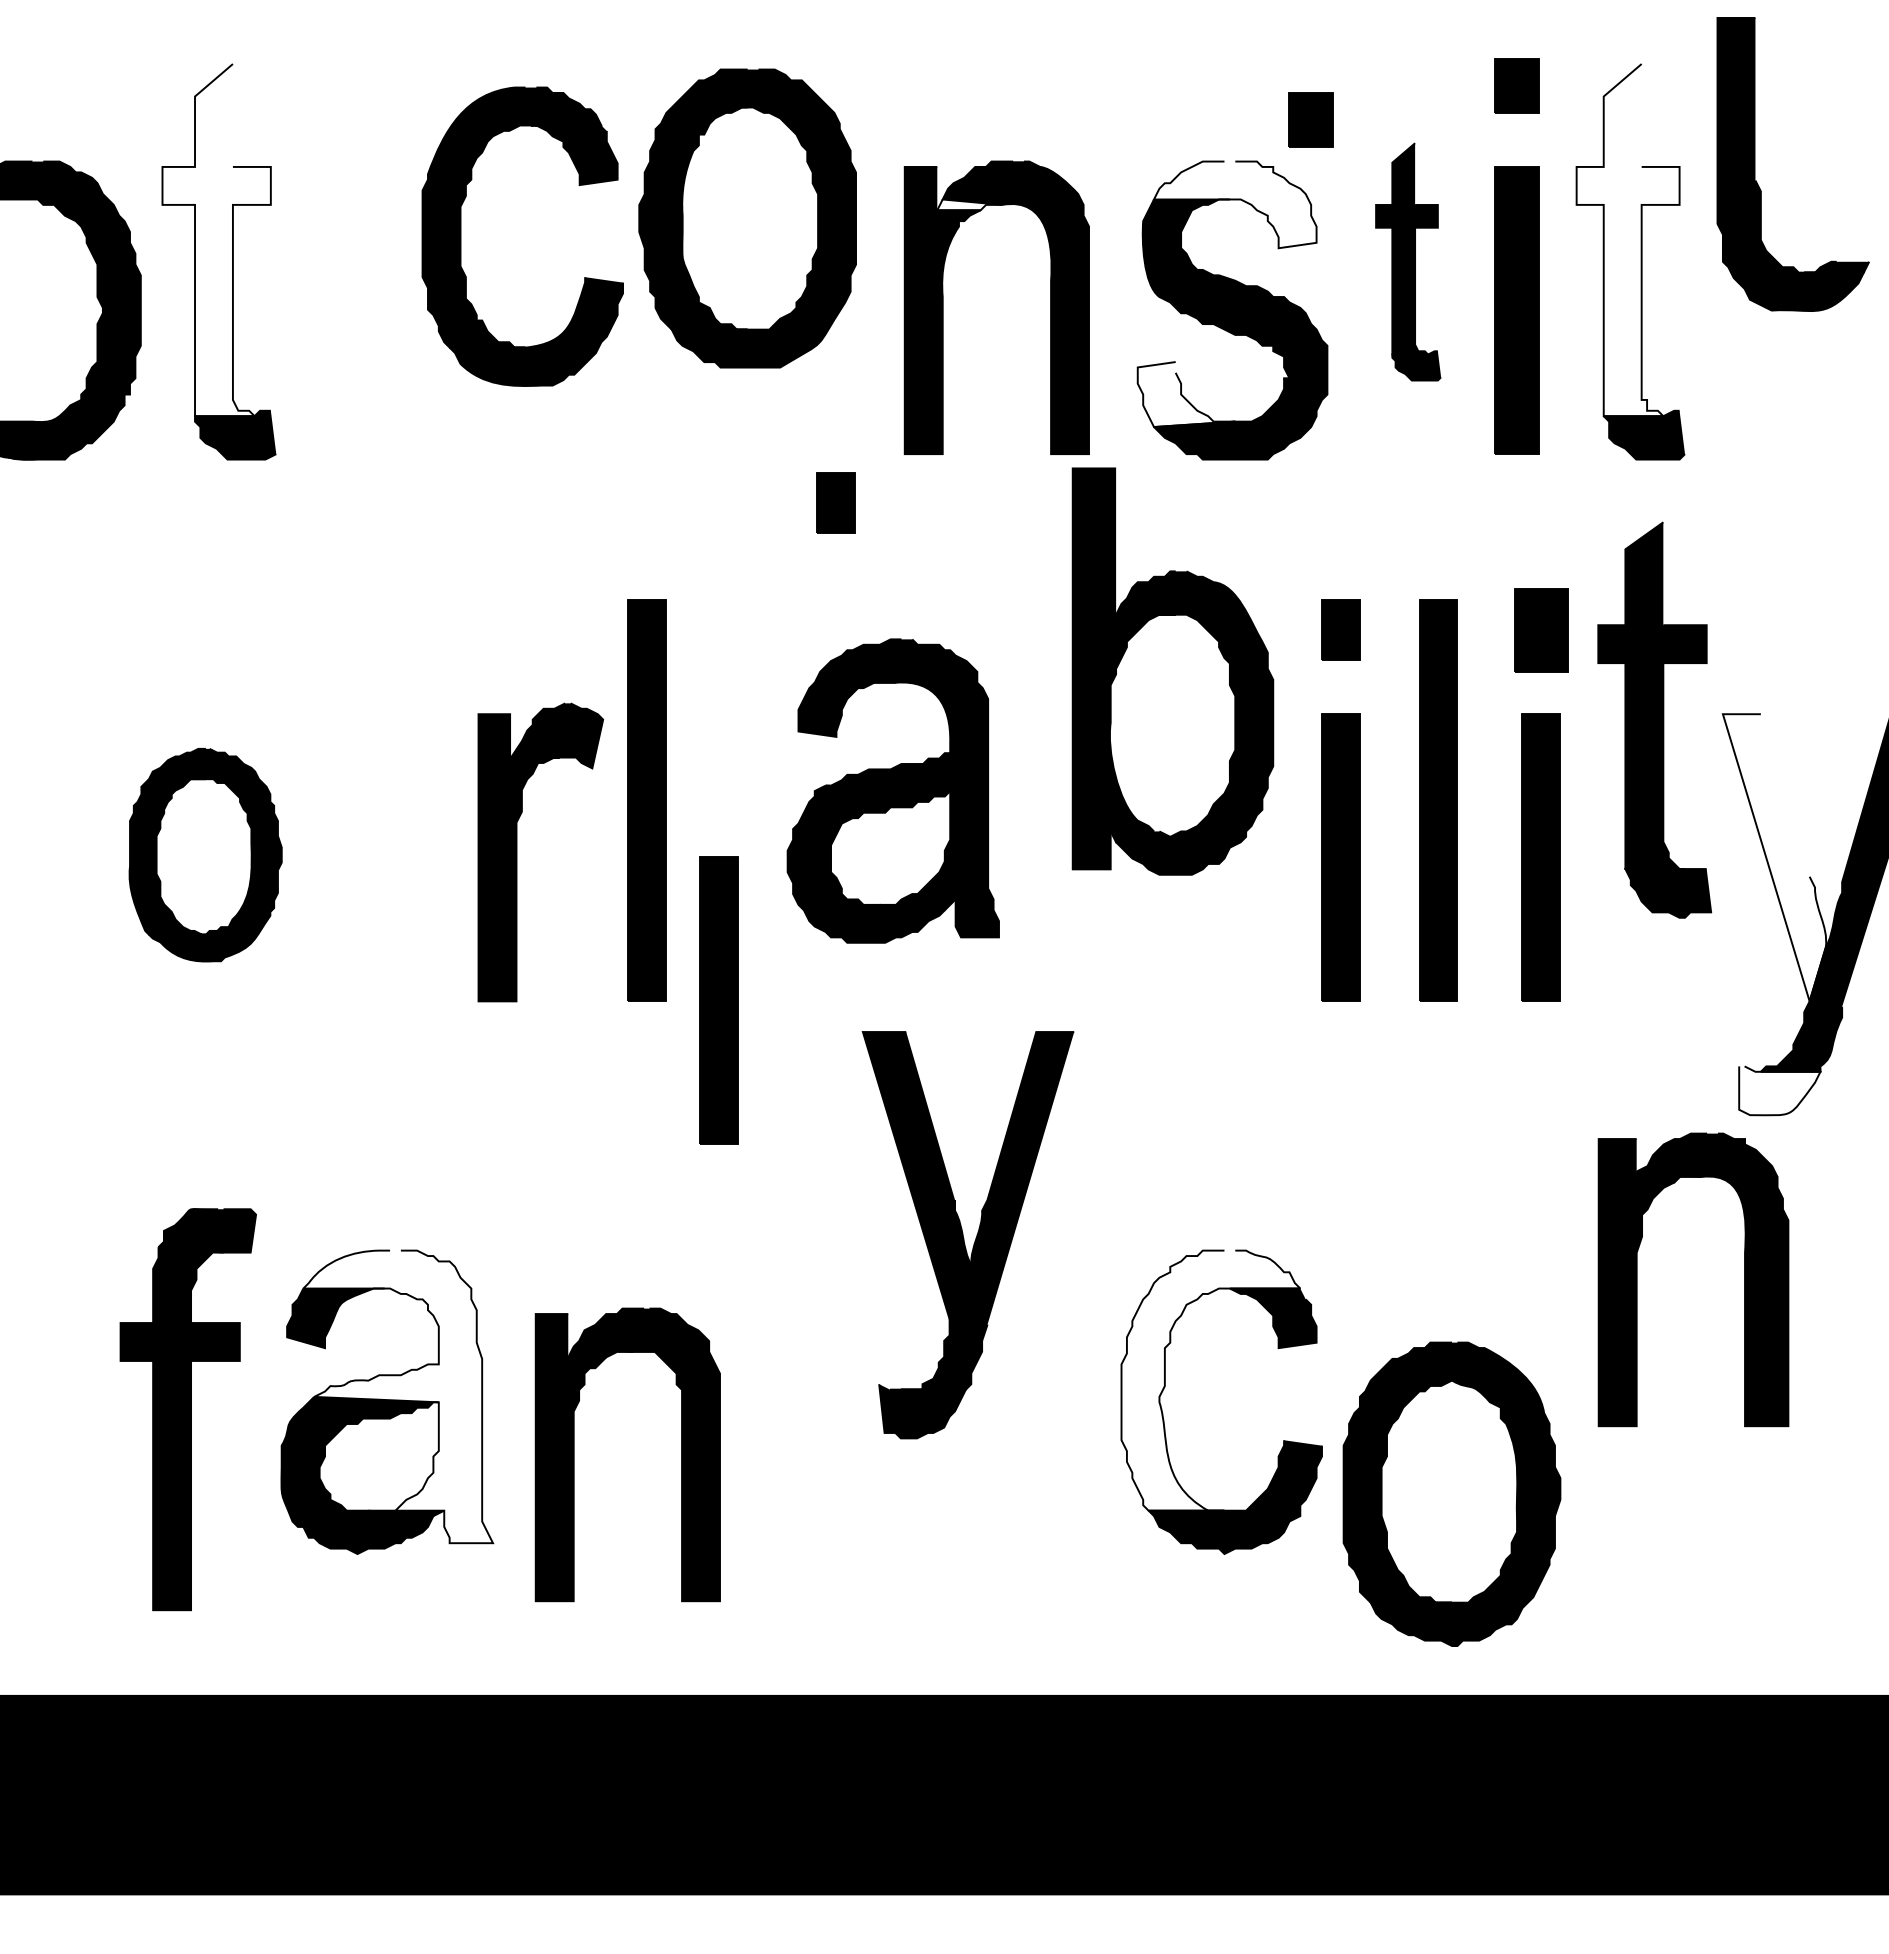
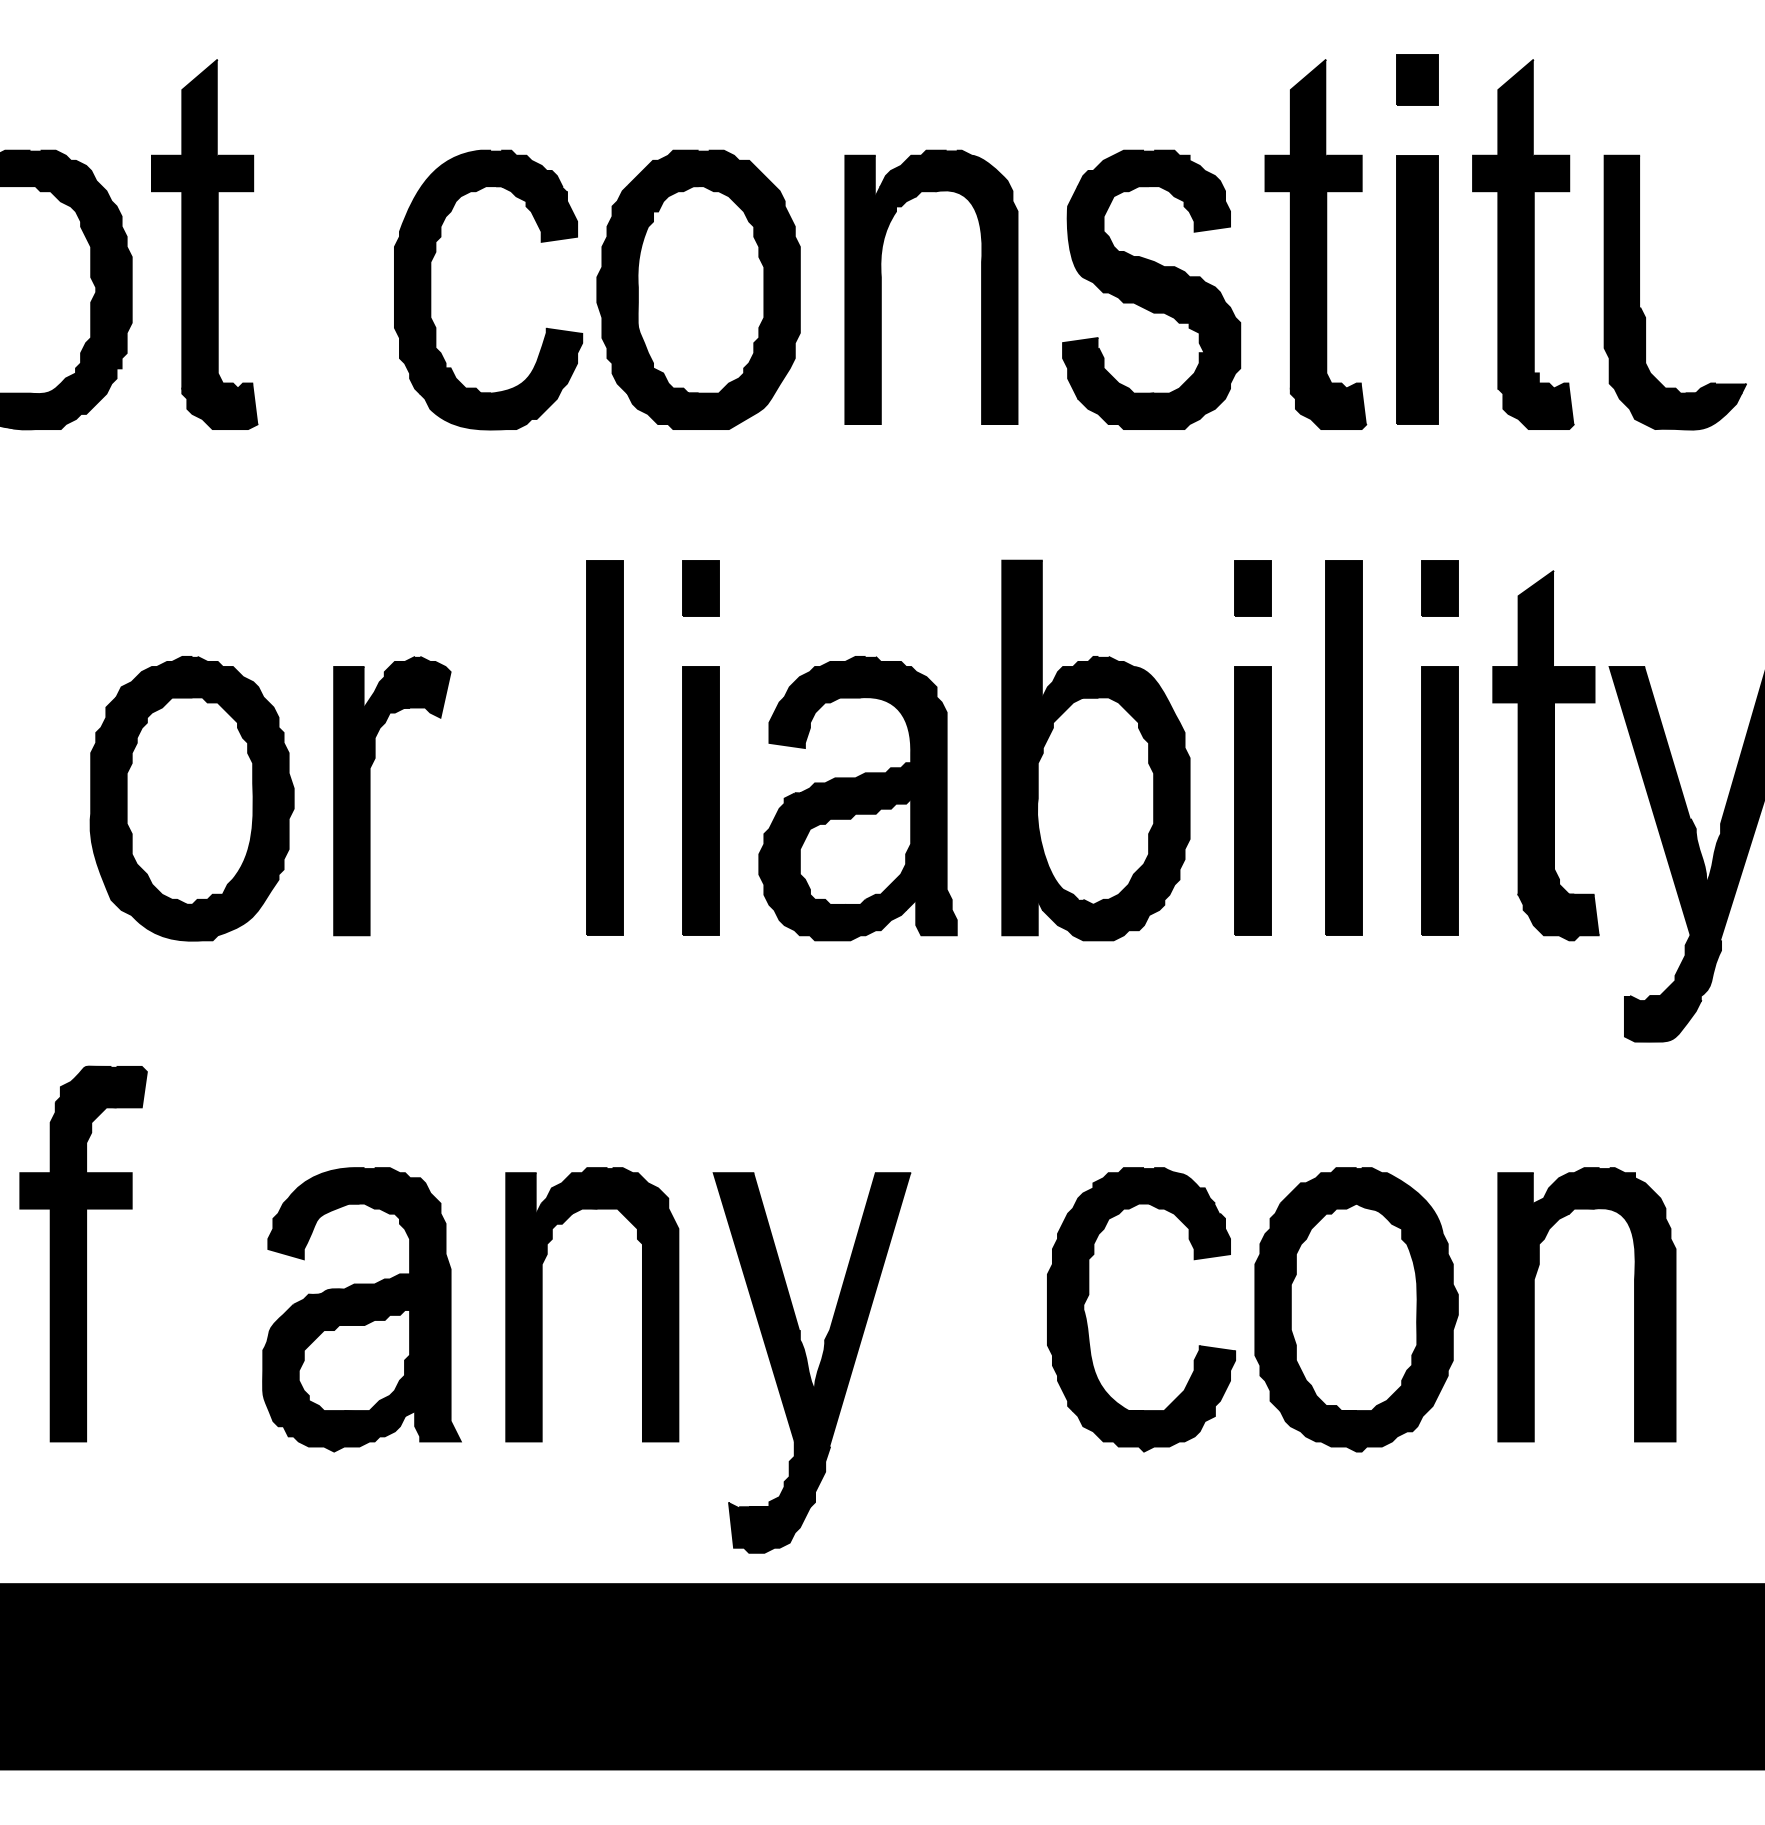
part: (1310, 119) -> (1224, 111), removed
part: (1755, 164) -> (1640, 292), moved
fill: (969, 204) -> (905, 190), added
fill: (1235, 204) -> (1154, 190), added
part: (747, 218) -> (698, 289), moved
part: (461, 236) -> (431, 289), moved
fill: (216, 240) -> (202, 224), added
fill: (1627, 240) -> (1520, 224), added
part: (1408, 261) -> (1315, 244), size x1.67
fill: (1186, 394) -> (1108, 368), added
part: (835, 502) -> (700, 587), moved
part: (1540, 629) -> (1439, 587), size x0.71
part: (1172, 671) -> (1095, 750), moved
part: (1654, 719) -> (1545, 755), moved
part: (892, 790) -> (857, 798), moved
part: (517, 852) -> (370, 796), moved
part: (205, 854) -> (192, 798), size x1.43
fill: (1774, 857) -> (1657, 800), added
part: (718, 1000) -> (700, 800), moved
fill: (1779, 1090) -> (1662, 1018), added
part: (967, 1235) -> (811, 1363), moved
part: (1744, 1279) -> (1634, 1304), moved
fill: (1210, 1380) -> (1130, 1289), added
fill: (398, 1396) -> (372, 1304), added
part: (187, 1409) -> (82, 1253), moved
part: (574, 1454) -> (542, 1304), moved
part: (1451, 1493) -> (1356, 1309), moved

